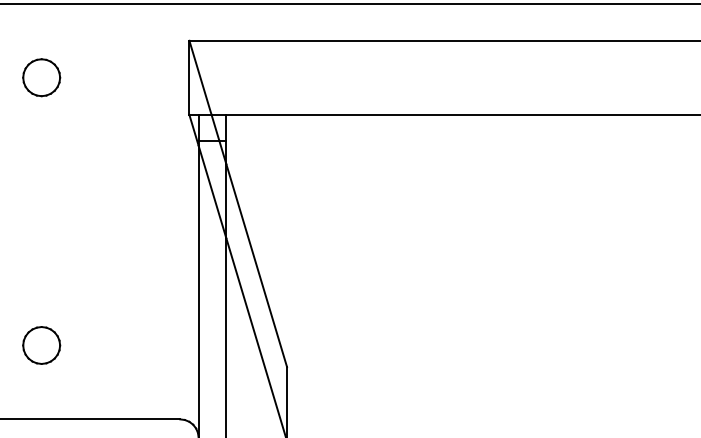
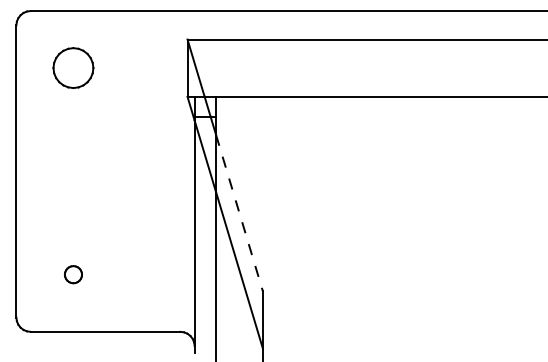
part: (41, 76) -> (73, 67), size x1.4
line: (256, 266) -> (239, 213), solid -> dashed
part: (41, 345) -> (73, 274), size x0.6

